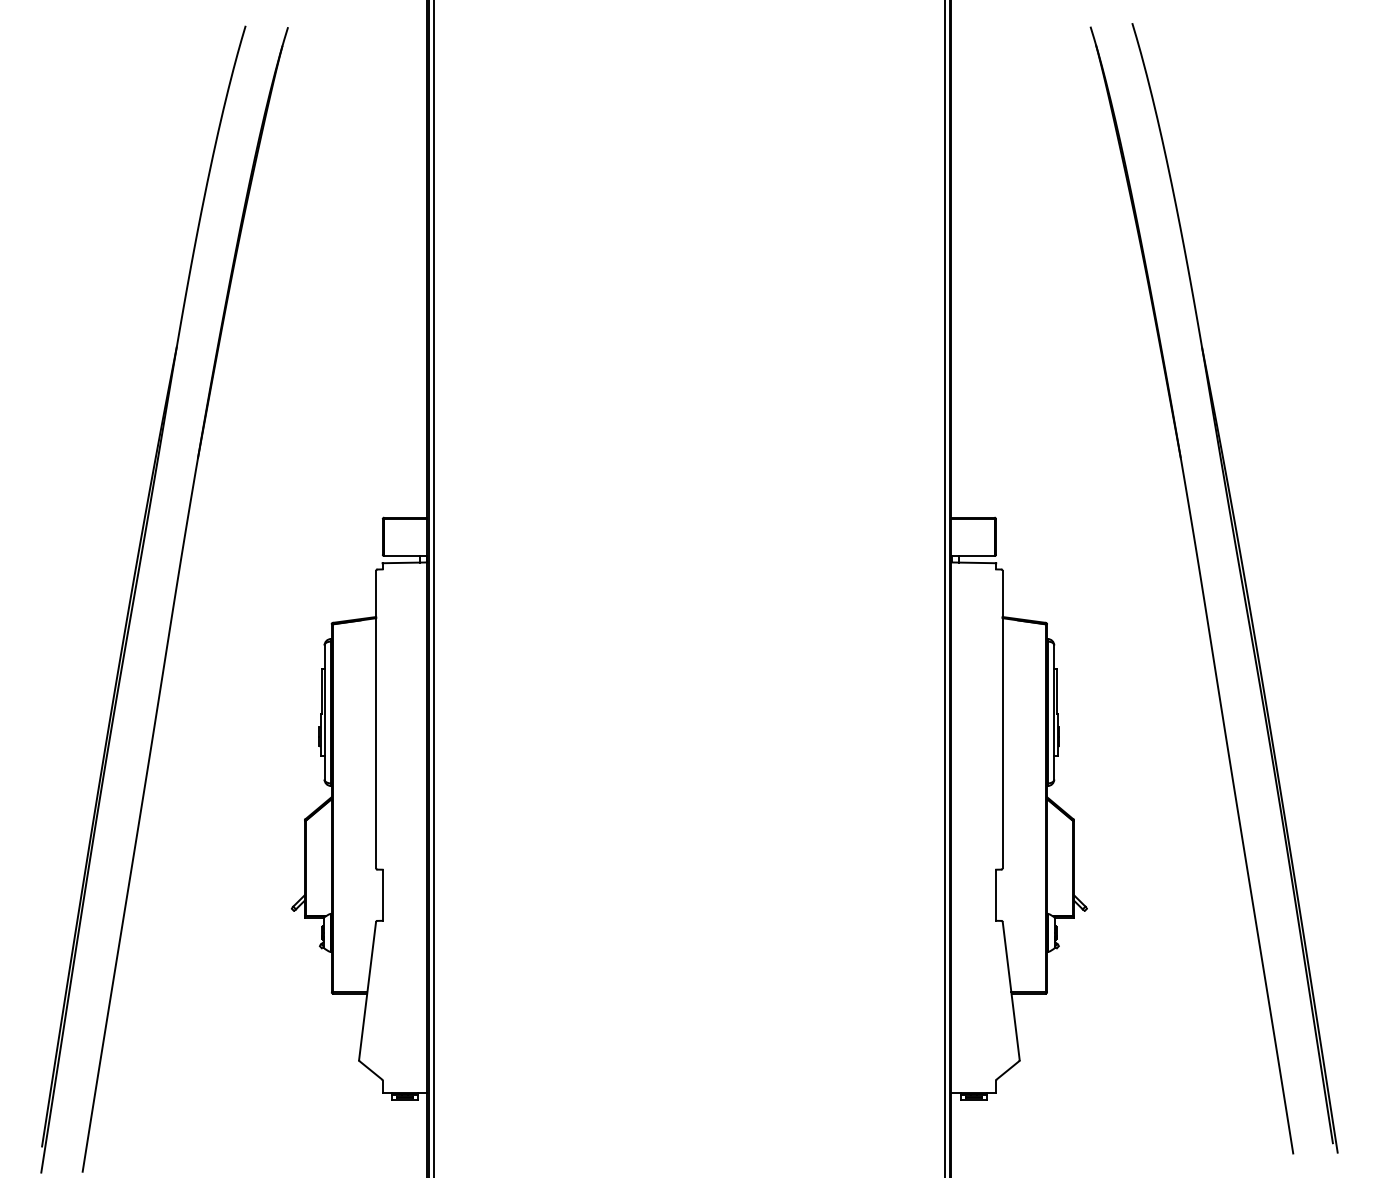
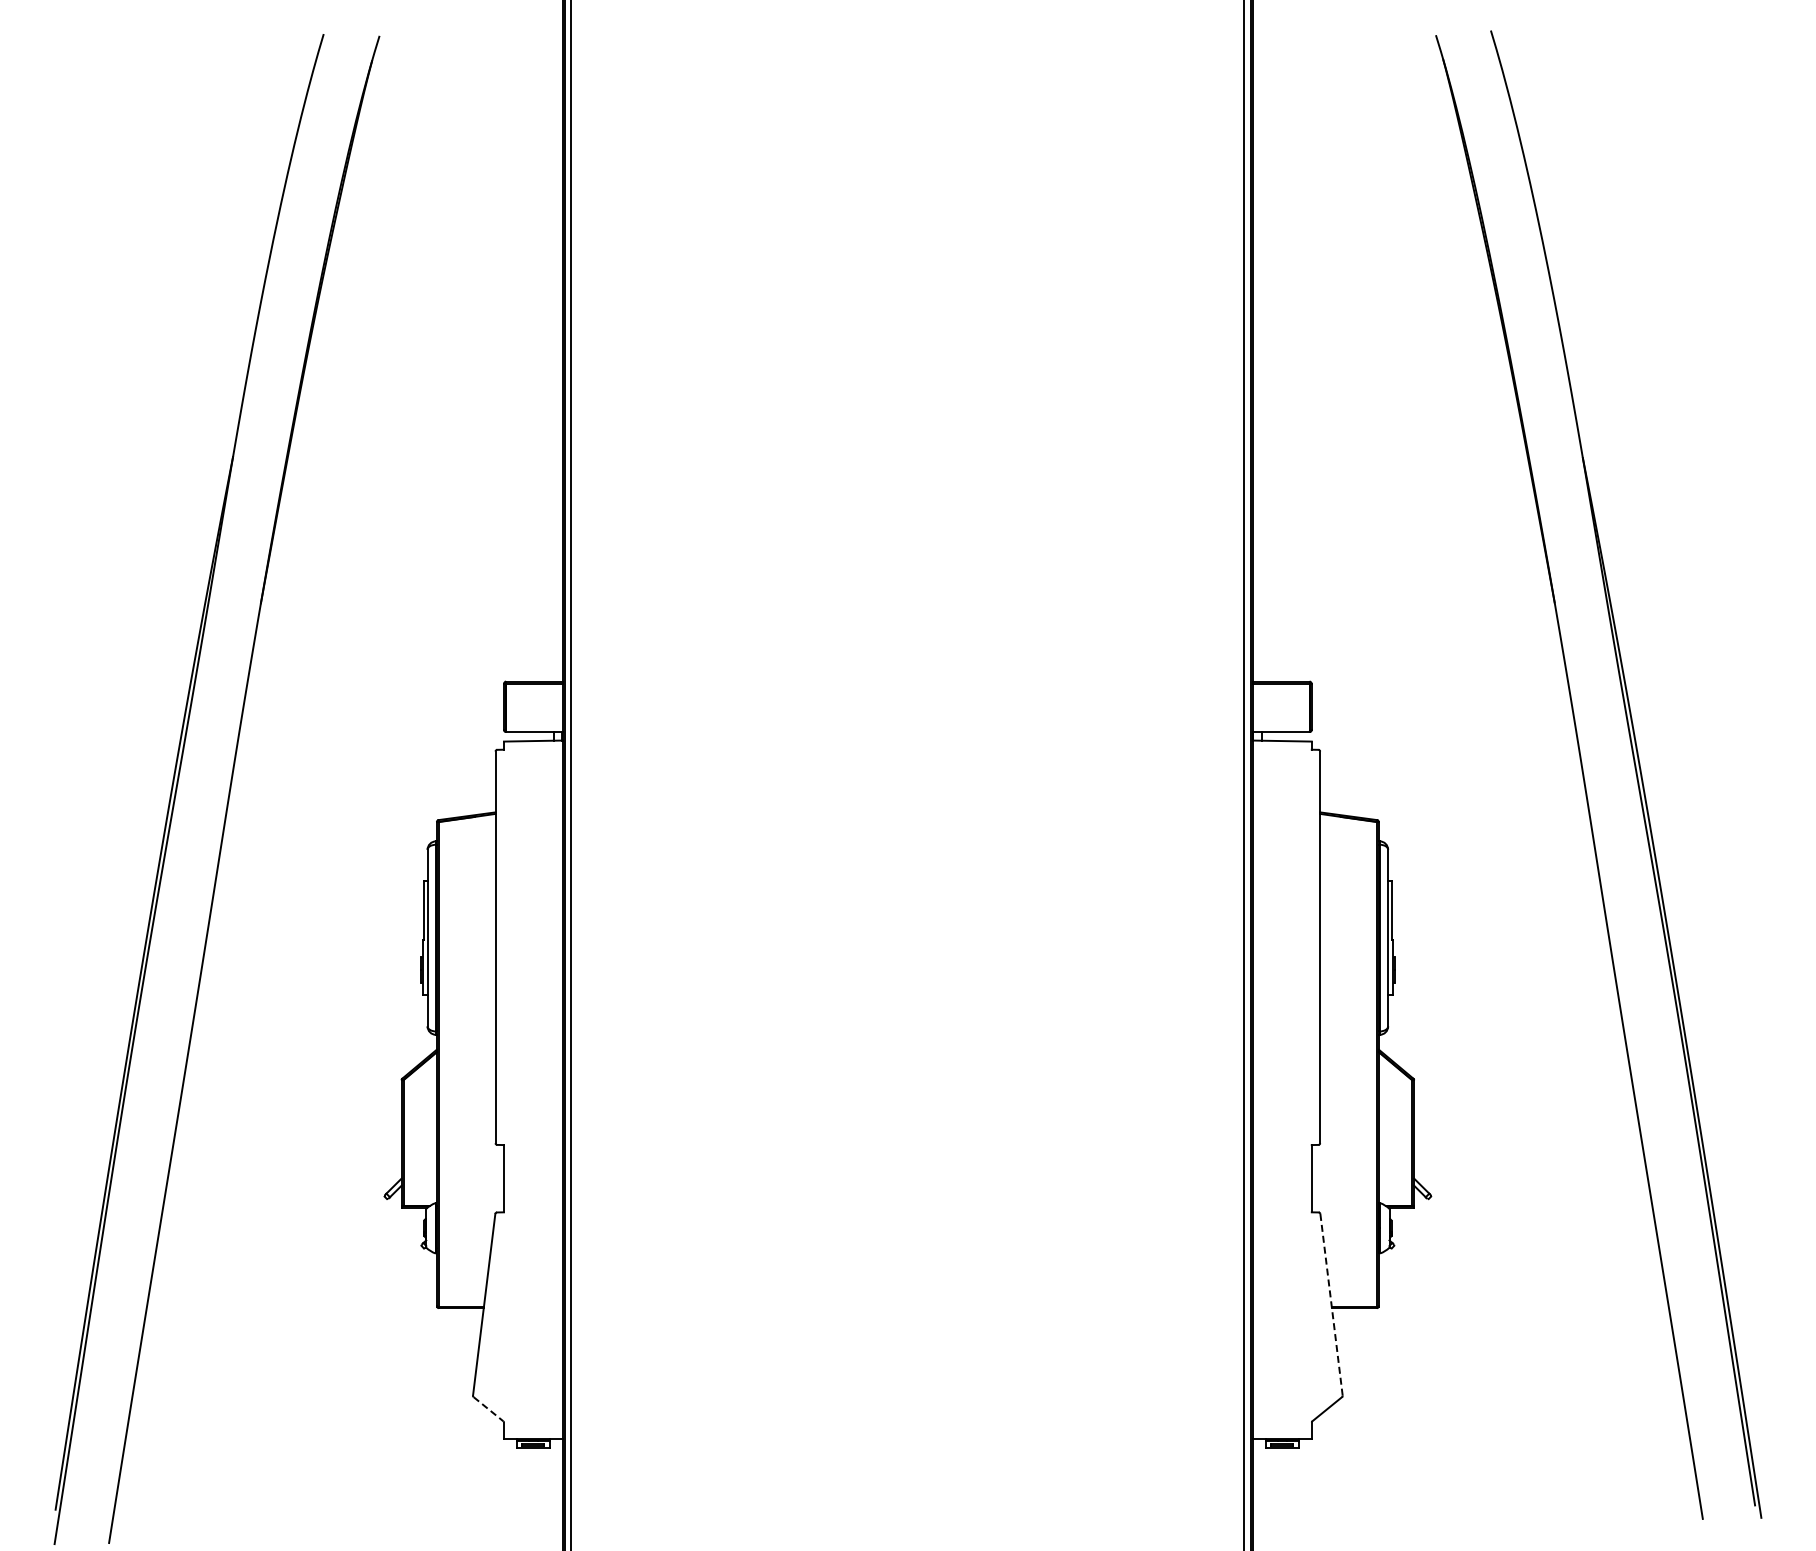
line: (1011, 990) -> (1331, 1304), solid -> dashed
line: (370, 1070) -> (488, 1409), solid -> dashed

